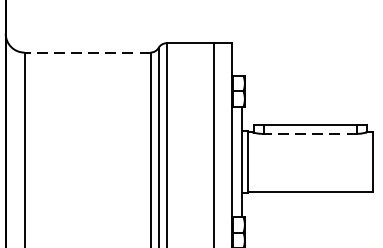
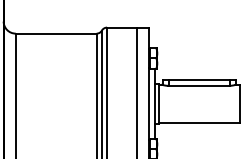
line: (86, 52) -> (55, 33), dashed -> solid
line: (309, 133) -> (198, 85), dashed -> solid

